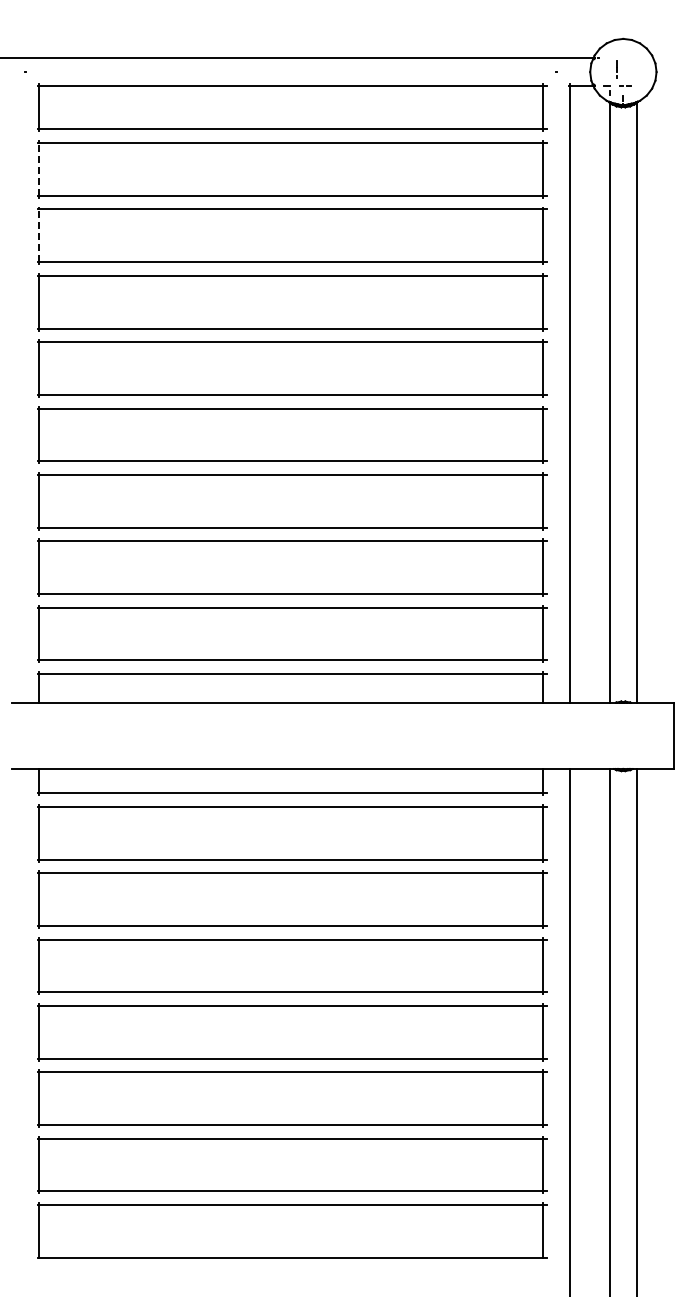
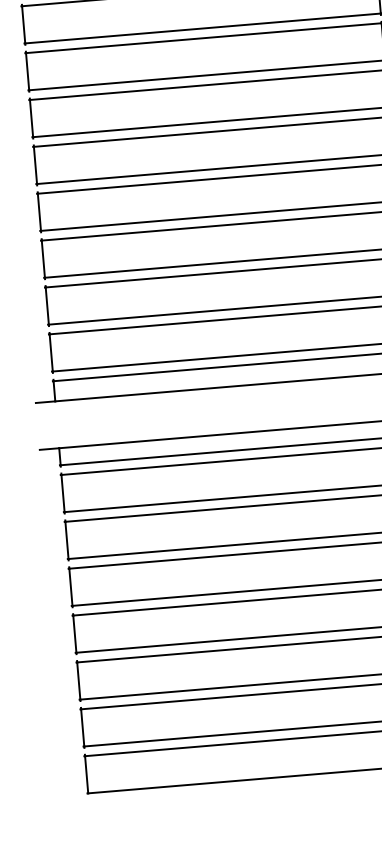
line: (39, 168) -> (23, 24), dashed -> solid
line: (39, 235) -> (27, 71), dashed -> solid

